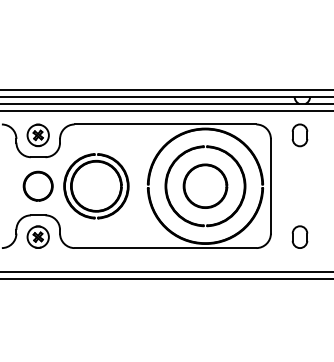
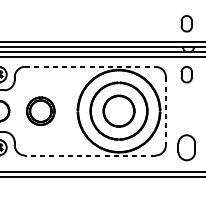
part: (299, 64) -> (186, 23), added
line: (165, 124) -> (90, 66), solid -> dashed
part: (96, 186) -> (40, 111), size x0.6
line: (270, 186) -> (165, 111), solid -> dashed
part: (299, 236) -> (186, 147), size x1.6
line: (165, 248) -> (90, 155), solid -> dashed

